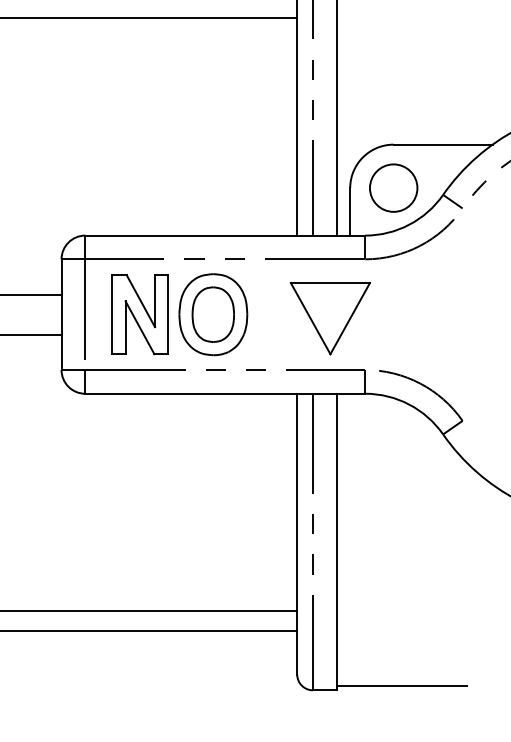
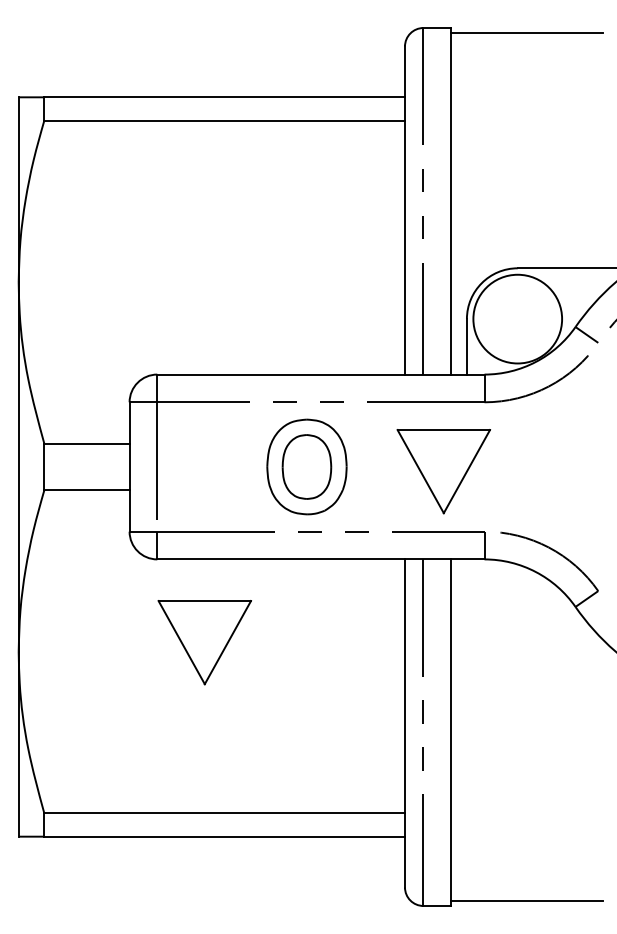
circle: (393, 187) -> (517, 318), size x1.6
part: (140, 314) -> (221, 466), removed
part: (125, 464) -> (204, 642), added

